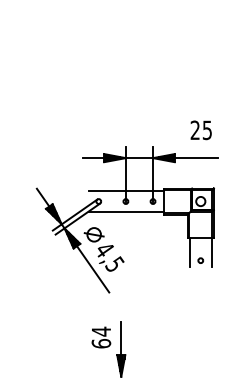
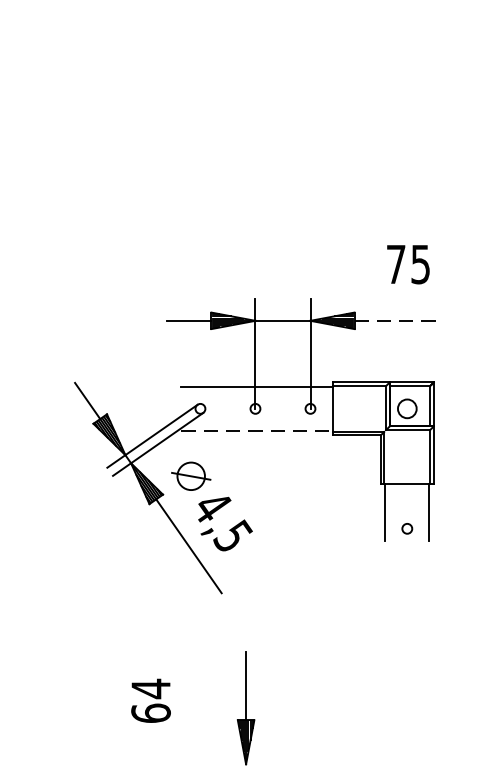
text: (194, 129) -> (394, 262), 25 -> 75
line: (196, 158) -> (398, 321), solid -> dashed
line: (127, 212) -> (258, 431), solid -> dashed
text: (101, 337) -> (151, 700), moved

